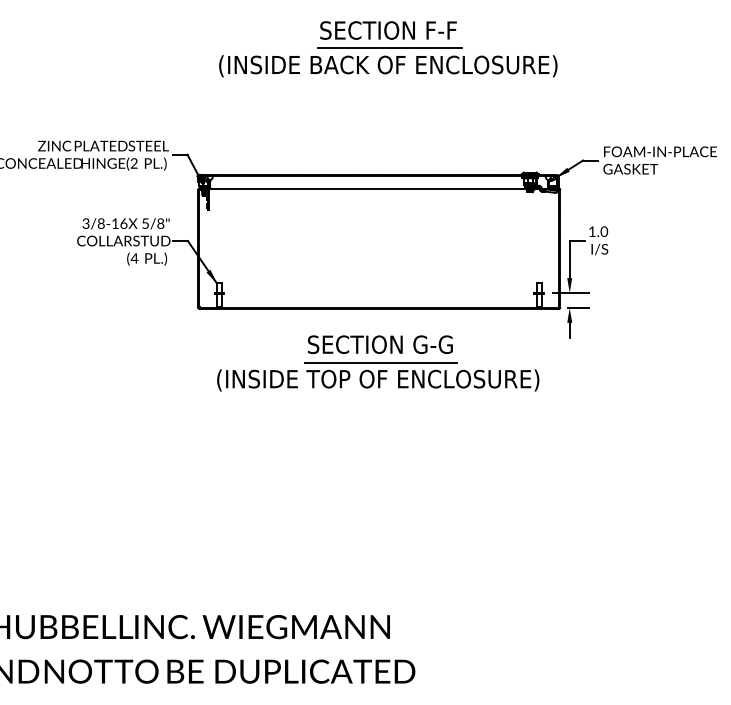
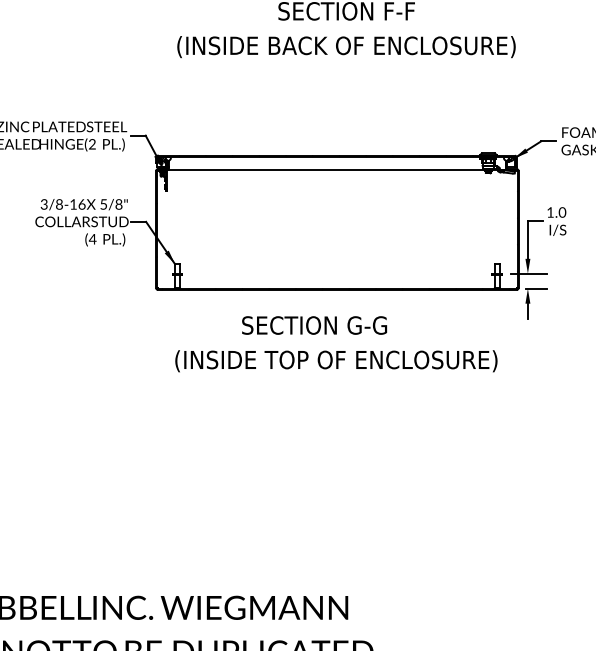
line: (389, 48) -> (347, 29), removed
text: (380, 344) -> (314, 325), moved
line: (380, 362) -> (338, 343), removed

